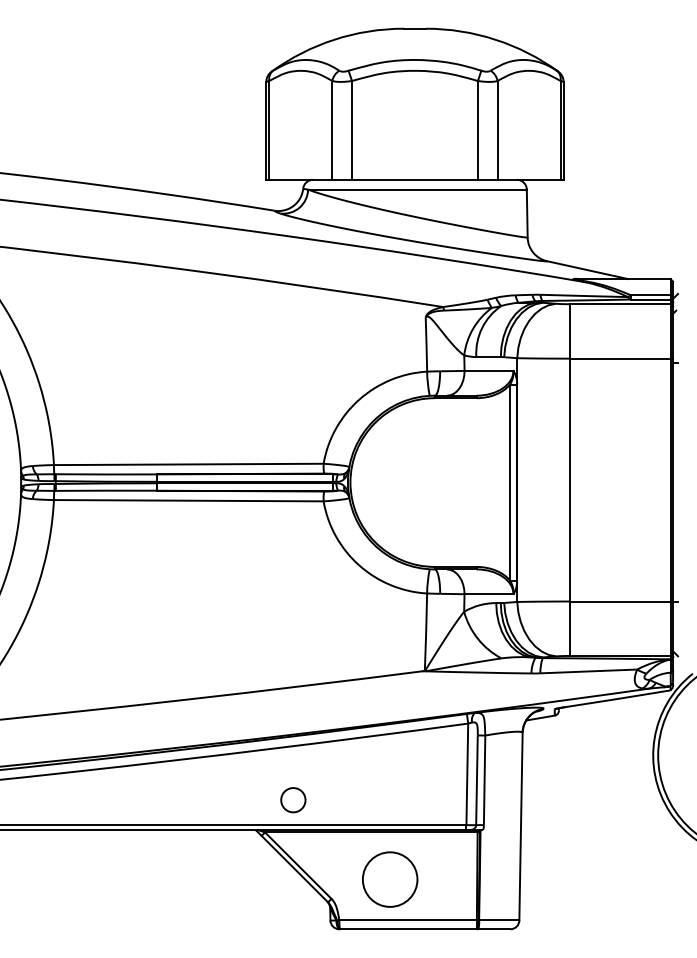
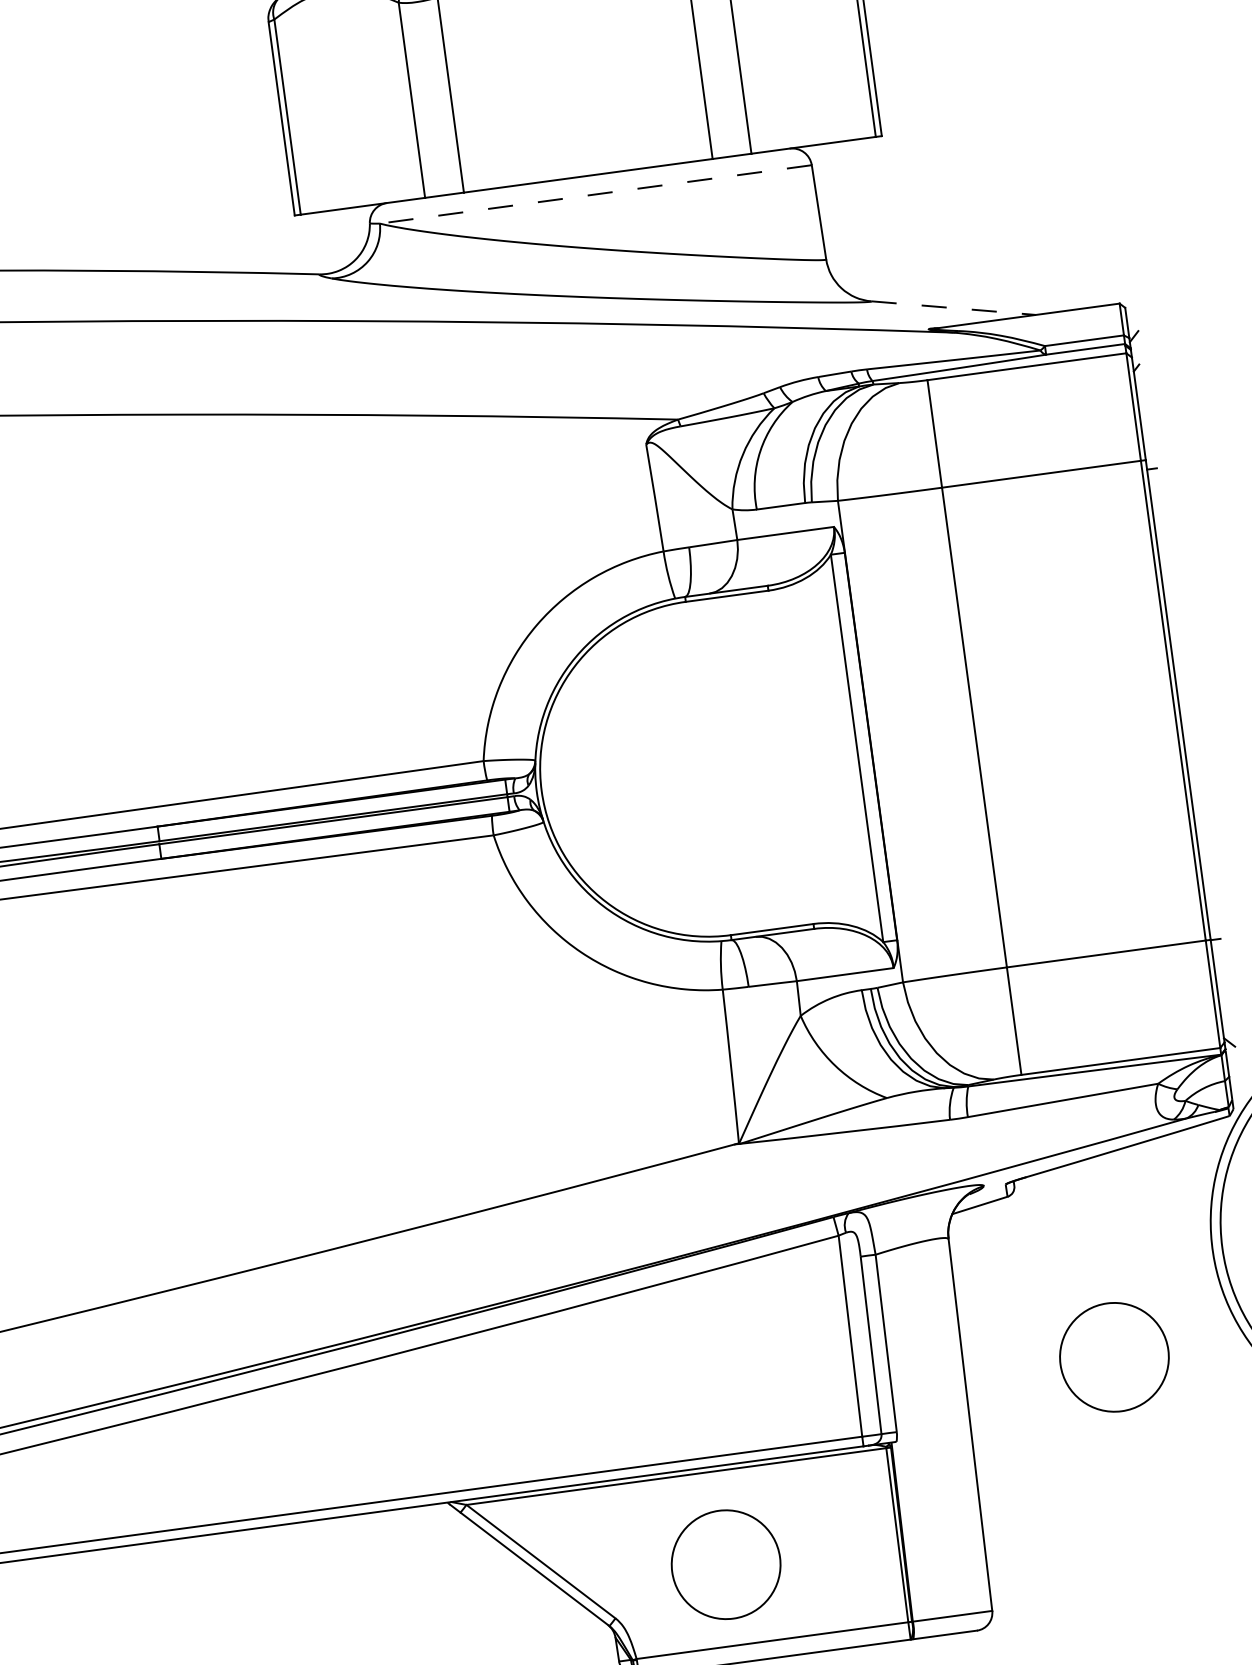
line: (417, 189) -> (595, 194), solid -> dashed
line: (588, 270) -> (955, 308), solid -> dashed
circle: (293, 800) -> (514, 1434), removed
circle: (597, 802) -> (1115, 1357), added

